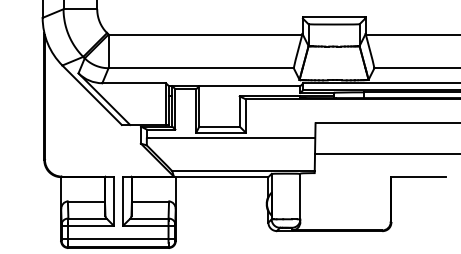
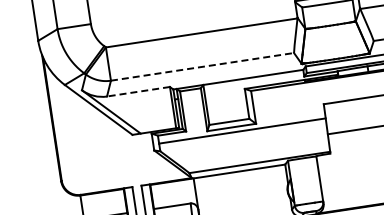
line: (201, 68) -> (202, 67), solid -> dashed
line: (134, 83) -> (138, 91), solid -> dashed

